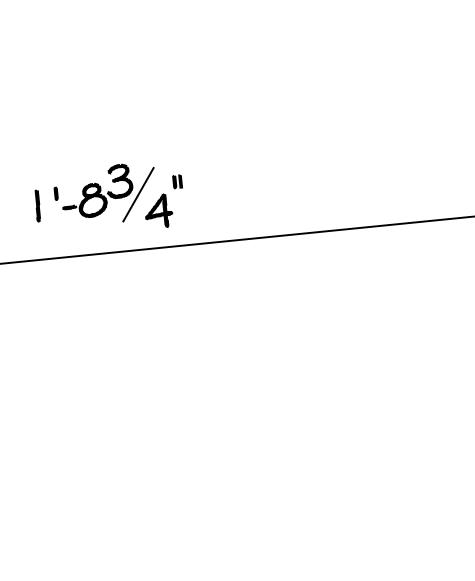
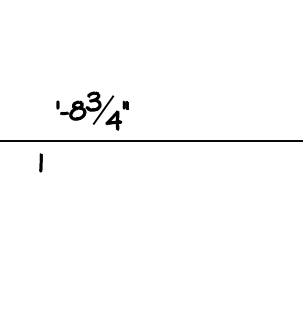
line: (36, 205) -> (40, 162), moved

